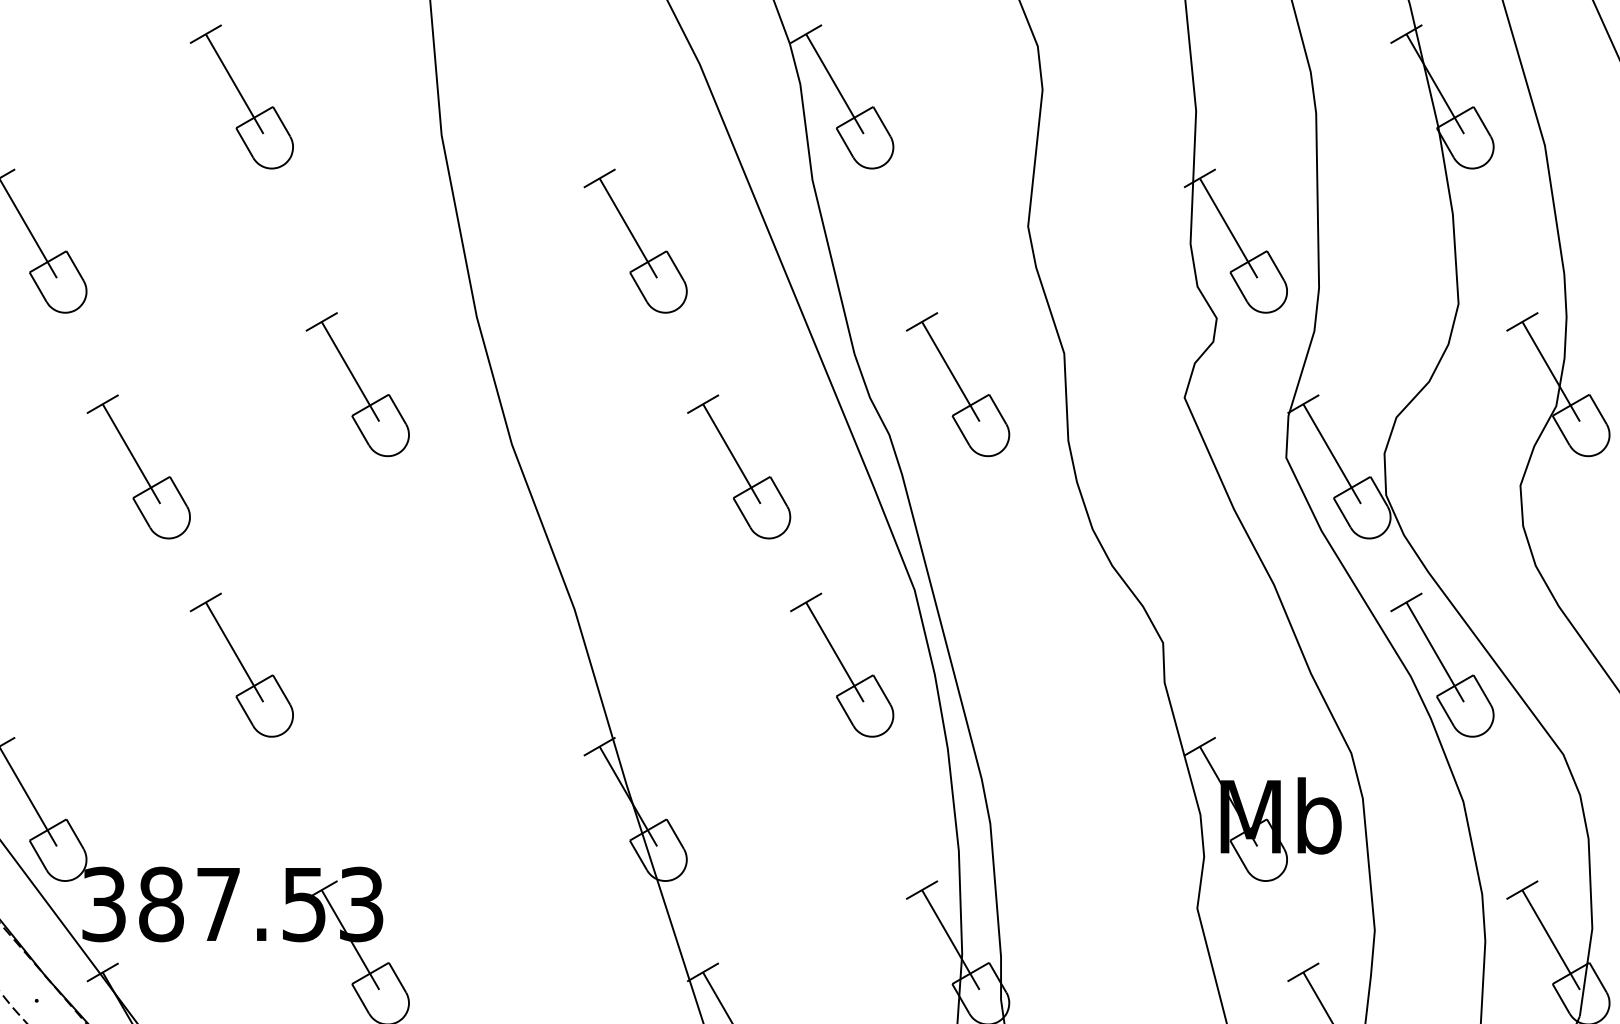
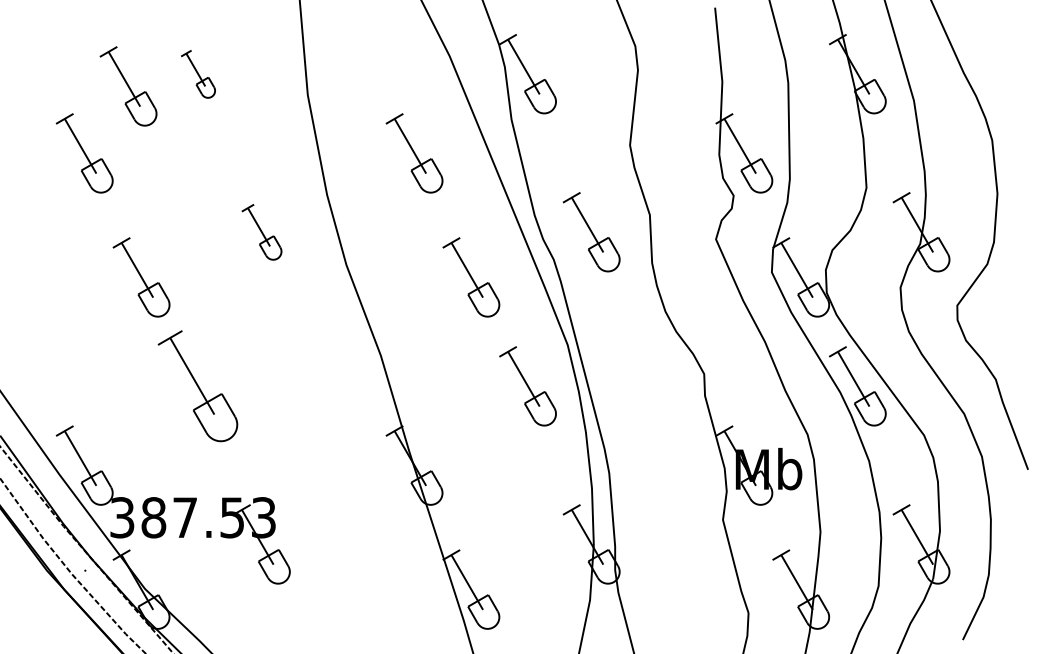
part: (242, 97) -> (198, 74), size x0.6
part: (115, 119) -> (128, 86), added
part: (357, 385) -> (261, 232), size x0.7
part: (242, 665) -> (198, 386), size x1.4

